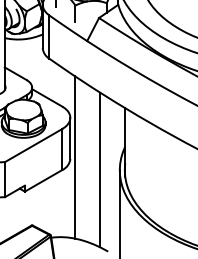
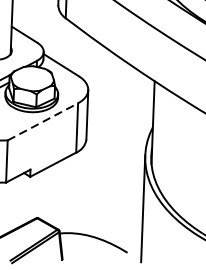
line: (34, 145) -> (43, 121), solid -> dashed
line: (74, 157) -> (91, 138), removed
line: (100, 169) -> (122, 153), removed

